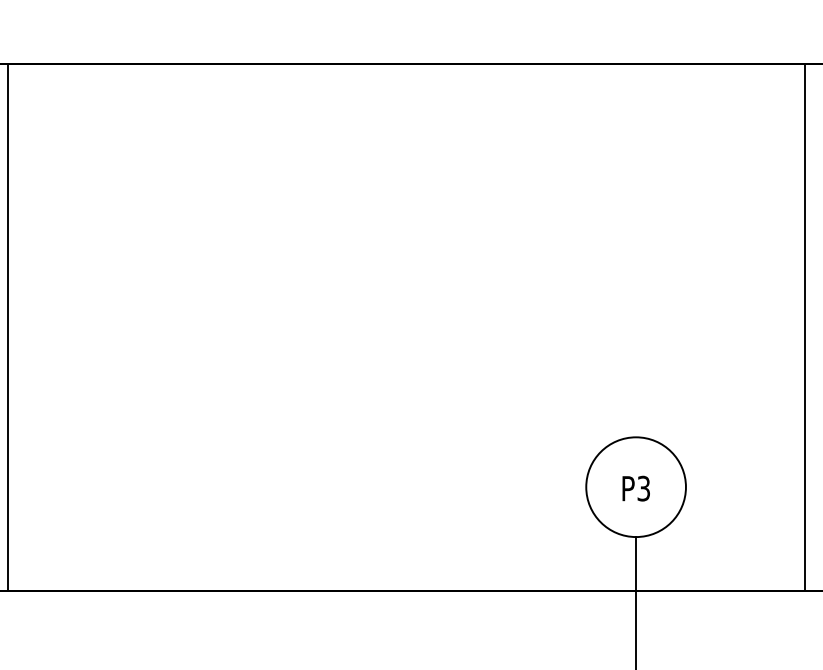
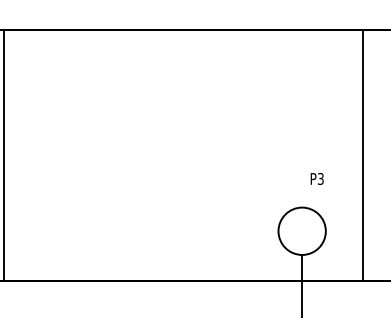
line: (805, 327) -> (362, 155), moved
text: (634, 487) -> (316, 178), moved

